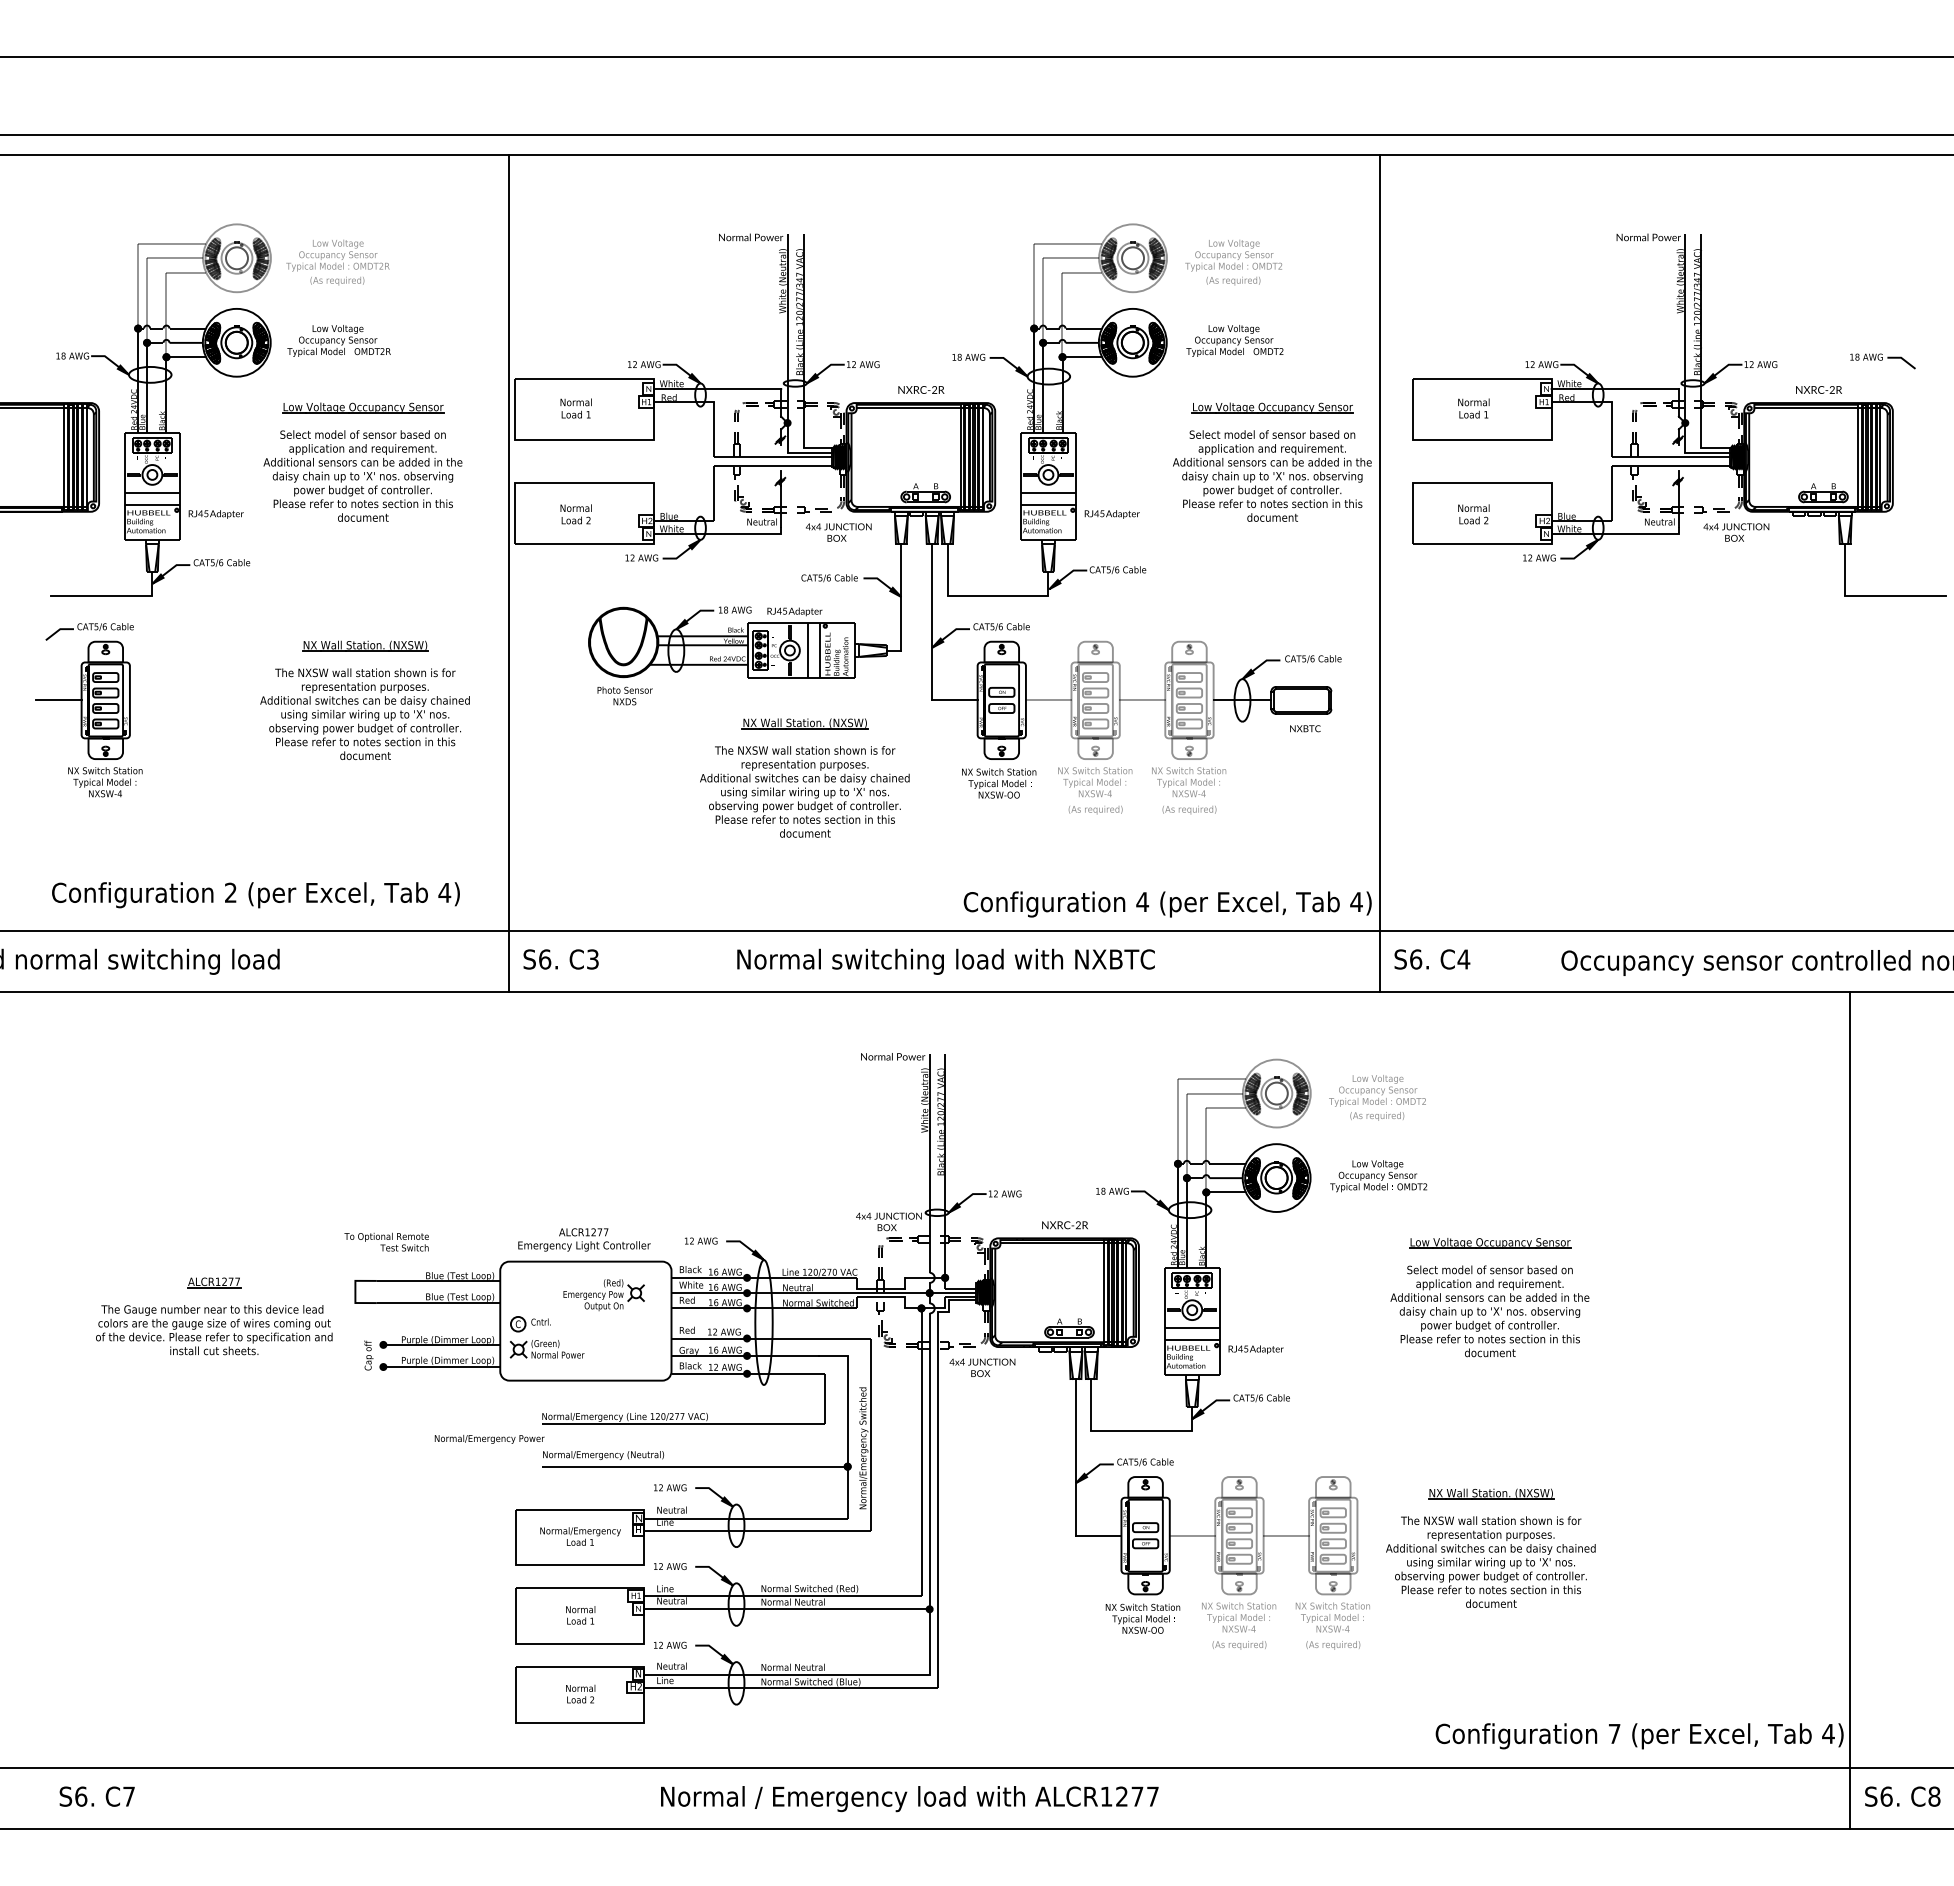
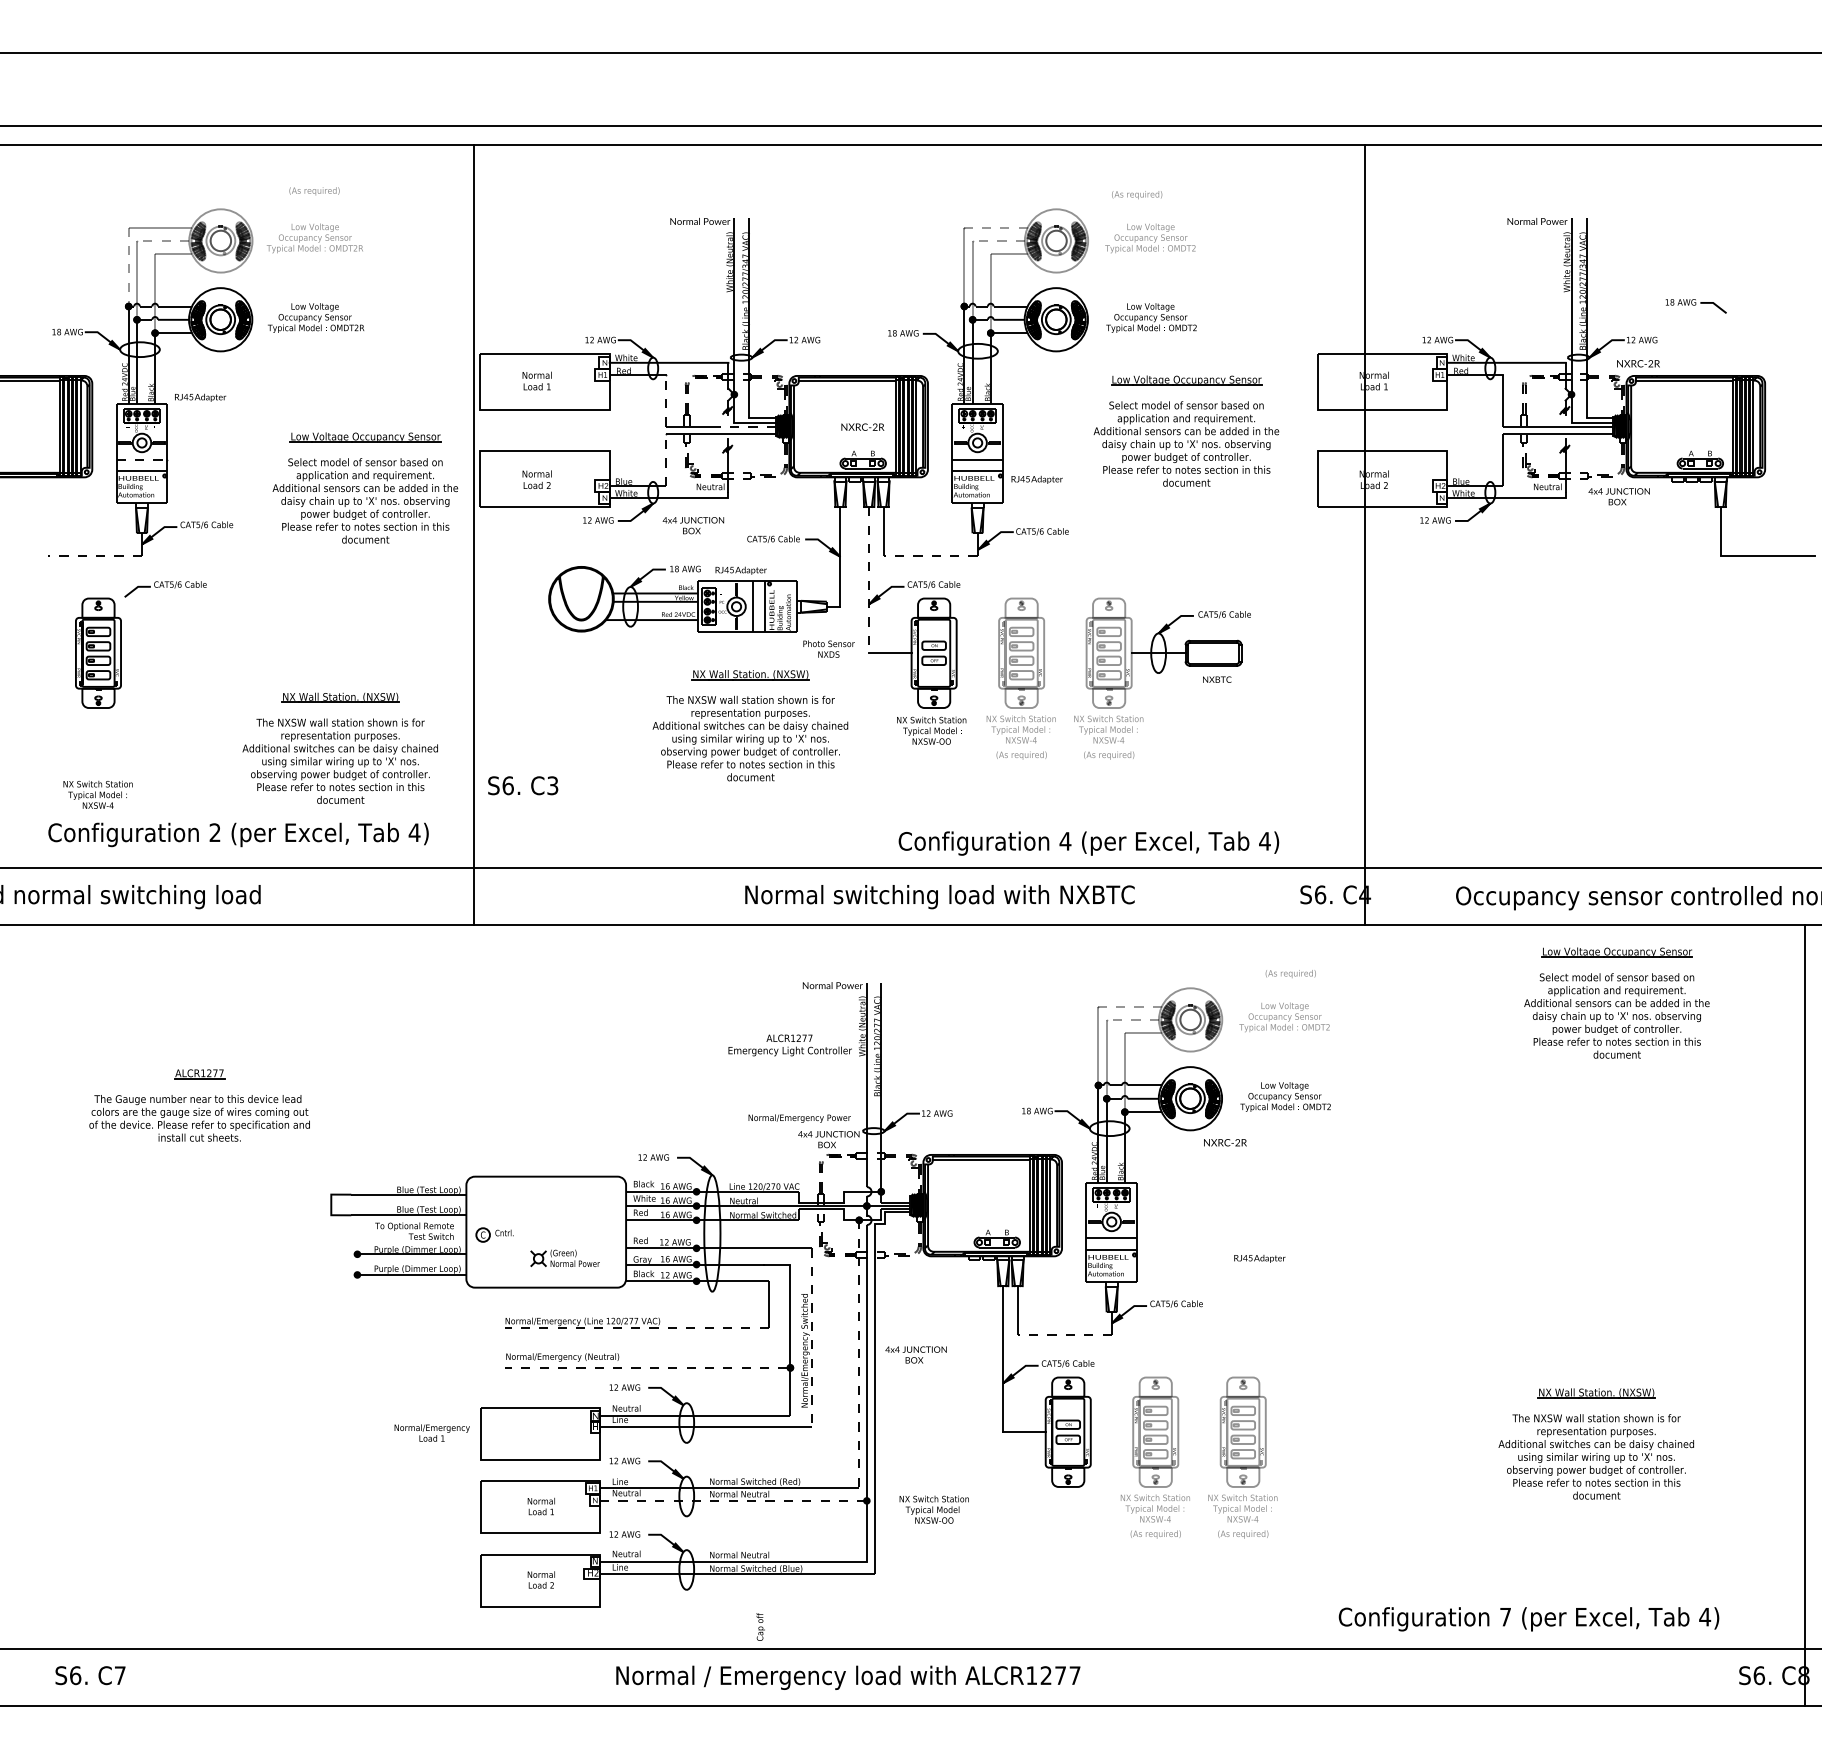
line: (1067, 243) -> (995, 227), solid -> dashed
line: (174, 258) -> (162, 241), solid -> dashed
line: (1070, 258) -> (998, 241), solid -> dashed
text: (337, 280) -> (314, 190), moved
text: (1233, 281) -> (1137, 195), moved
line: (138, 286) -> (129, 267), solid -> dashed
part: (1882, 361) -> (1695, 306), moved
text: (921, 389) -> (862, 426), moved
text: (1818, 389) -> (1637, 363), moved
line: (713, 428) -> (665, 399), solid -> dashed
line: (801, 457) -> (747, 426), solid -> dashed
part: (362, 461) -> (364, 487), moved
line: (152, 492) -> (142, 459), solid -> dashed
line: (713, 492) -> (665, 459), solid -> dashed
text: (215, 514) -> (199, 397), moved
text: (838, 532) -> (693, 525), moved
line: (1379, 573) -> (1364, 534), moved
line: (101, 595) -> (94, 555), solid -> dashed
line: (997, 595) -> (930, 555), solid -> dashed
line: (932, 622) -> (869, 580), solid -> dashed
part: (89, 631) -> (165, 588), moved
text: (624, 695) -> (828, 648), moved
part: (364, 699) -> (339, 747), moved
line: (58, 700) -> (54, 653), removed
line: (1048, 700) -> (977, 653), removed
line: (1142, 700) -> (1065, 653), removed
text: (105, 782) -> (98, 795), moved
text: (560, 959) -> (522, 785), moved
text: (945, 961) -> (939, 896), moved
line: (1211, 1079) -> (1129, 1006), solid -> dashed
line: (1213, 1093) -> (1131, 1019), solid -> dashed
text: (1377, 1116) -> (1291, 974), moved
text: (1064, 1225) -> (1224, 1142), moved
text: (584, 1239) -> (790, 1045), moved
text: (386, 1241) -> (414, 1230), moved
part: (603, 1295) -> (562, 1208), removed
part: (1489, 1297) -> (1616, 1003), moved
part: (214, 1316) -> (199, 1105), moved
part: (546, 1349) -> (564, 1258), moved
text: (1255, 1349) -> (1259, 1258), moved
text: (368, 1355) -> (760, 1626), moved
text: (982, 1367) -> (916, 1354), moved
line: (1850, 1410) -> (1804, 1315), moved
line: (682, 1423) -> (636, 1327), solid -> dashed
line: (1141, 1431) -> (1064, 1335), solid -> dashed
line: (870, 1435) -> (811, 1338), solid -> dashed
text: (489, 1439) -> (799, 1118), moved
line: (921, 1452) -> (859, 1354), solid -> dashed
line: (692, 1466) -> (645, 1367), solid -> dashed
line: (1192, 1535) -> (1111, 1432), removed
line: (1286, 1535) -> (1199, 1432), removed
text: (580, 1536) -> (432, 1432), moved
part: (1490, 1547) -> (1595, 1443), moved
line: (787, 1609) -> (734, 1501), solid -> dashed
text: (1142, 1618) -> (933, 1509), moved

